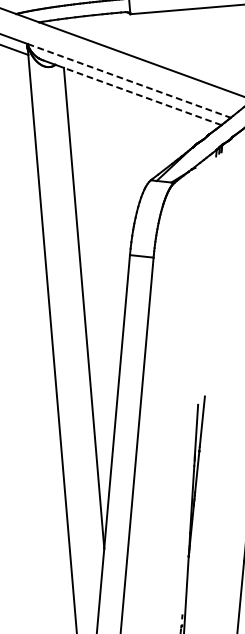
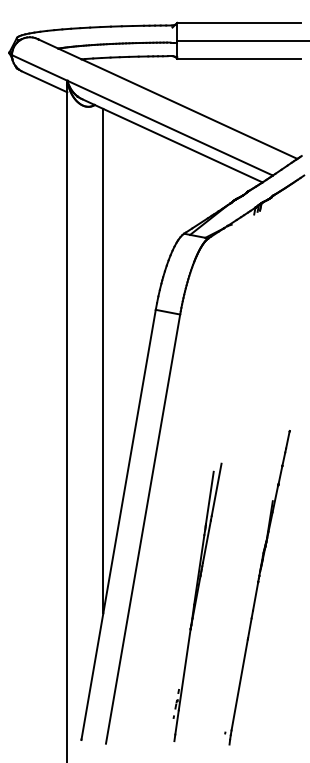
line: (129, 81) -> (170, 128), dashed -> solid
line: (142, 96) -> (182, 145), dashed -> solid

